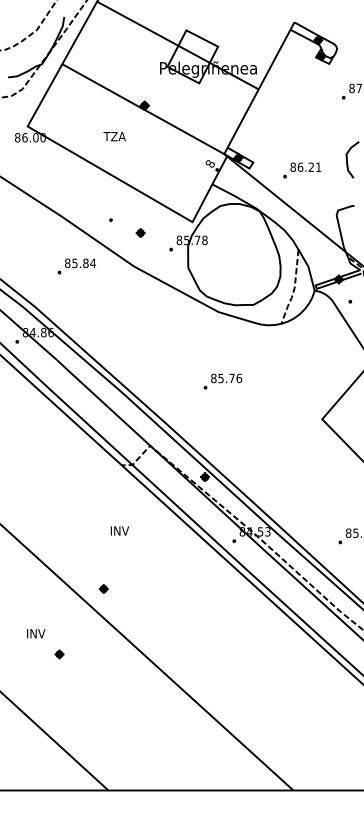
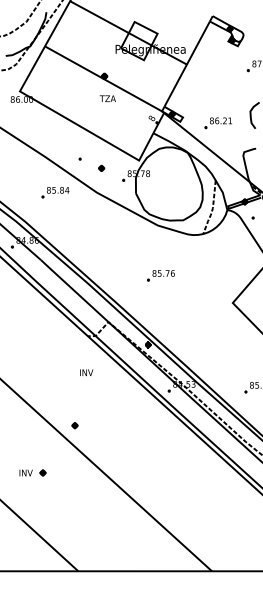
text: (114, 136) -> (107, 98), moved
text: (119, 530) -> (86, 372), moved
text: (35, 633) -> (25, 472), moved

